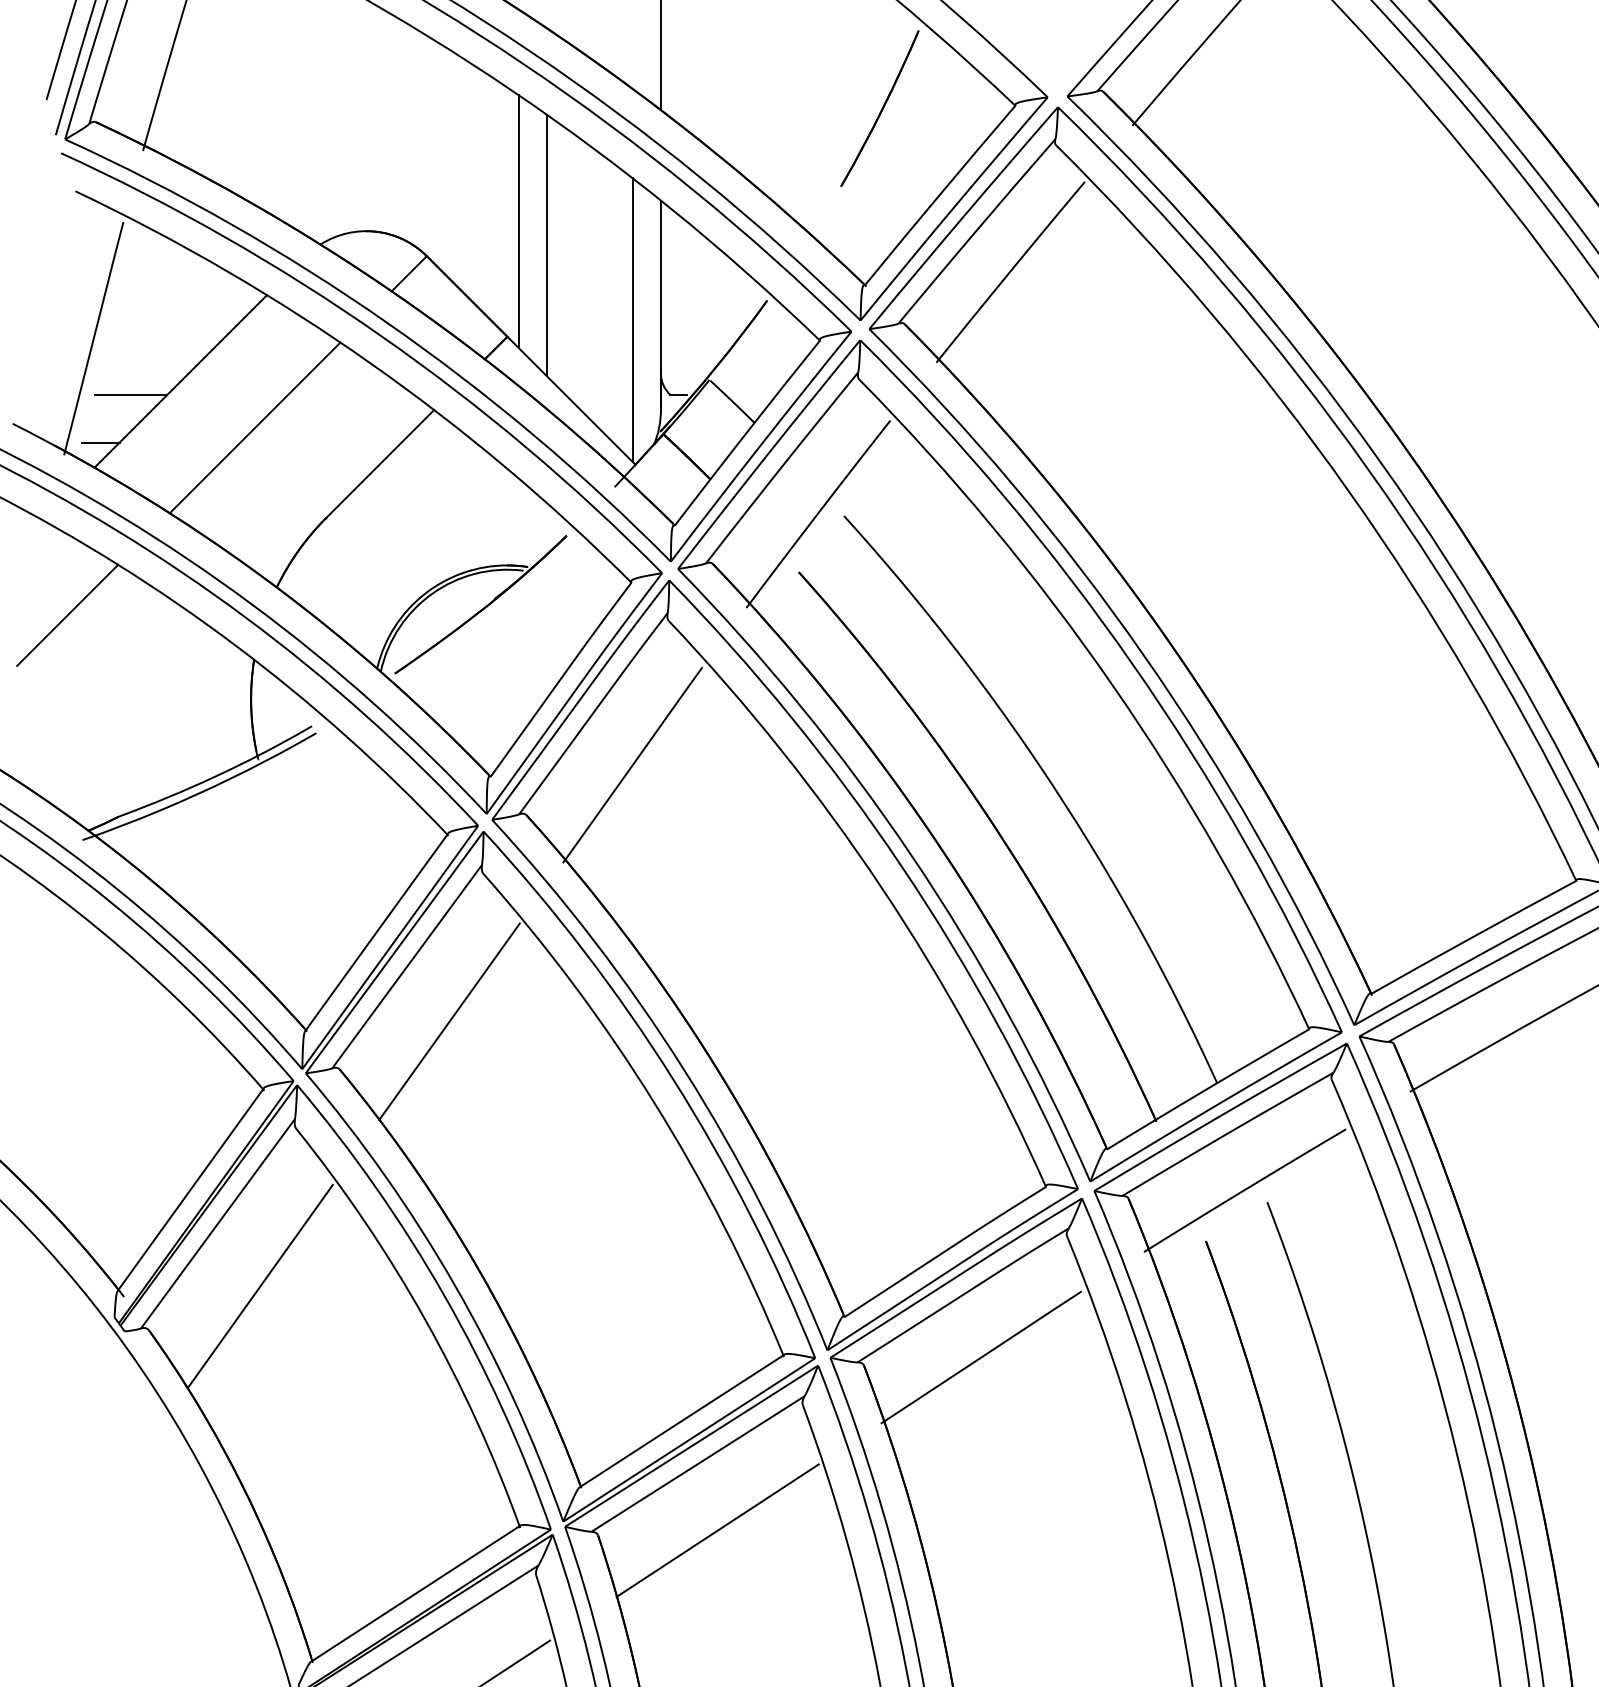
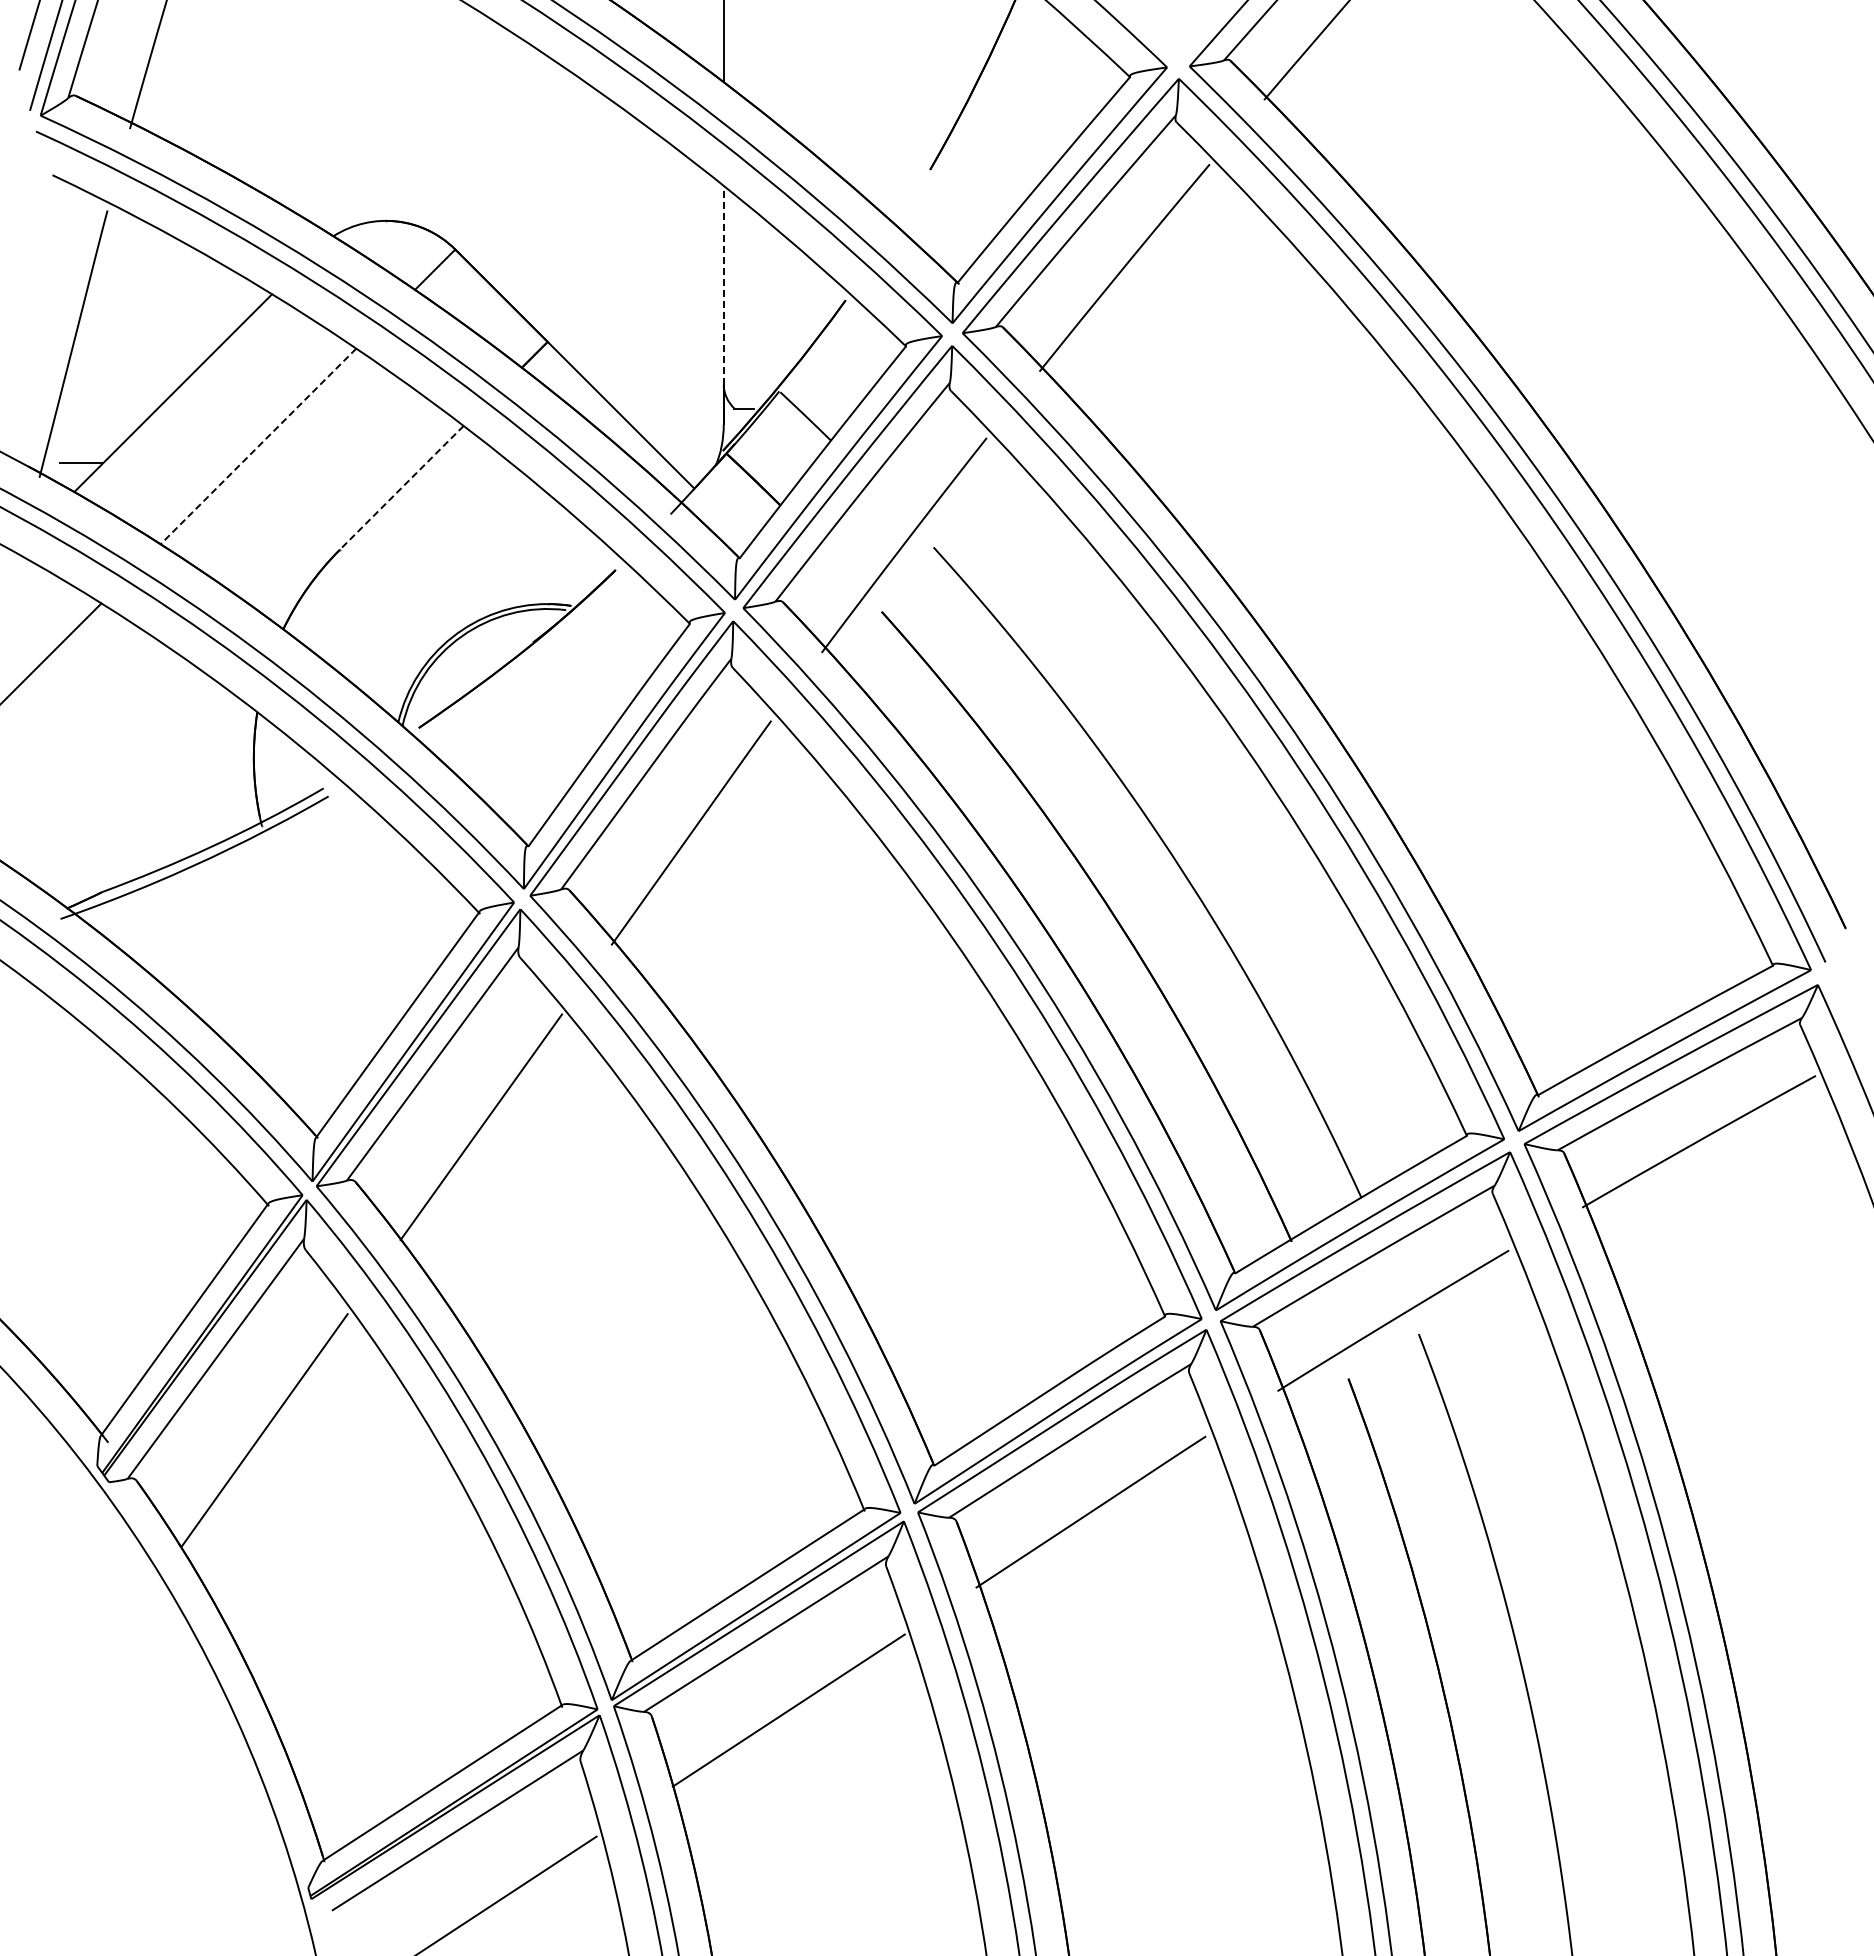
line: (518, 221) -> (560, 209), removed
line: (547, 245) -> (593, 237), removed
line: (660, 287) -> (723, 285), solid -> dashed
line: (632, 319) -> (691, 322), removed
line: (131, 394) -> (116, 408), removed
line: (255, 427) -> (258, 446), solid -> dashed
line: (379, 463) -> (401, 487), solid -> dashed

